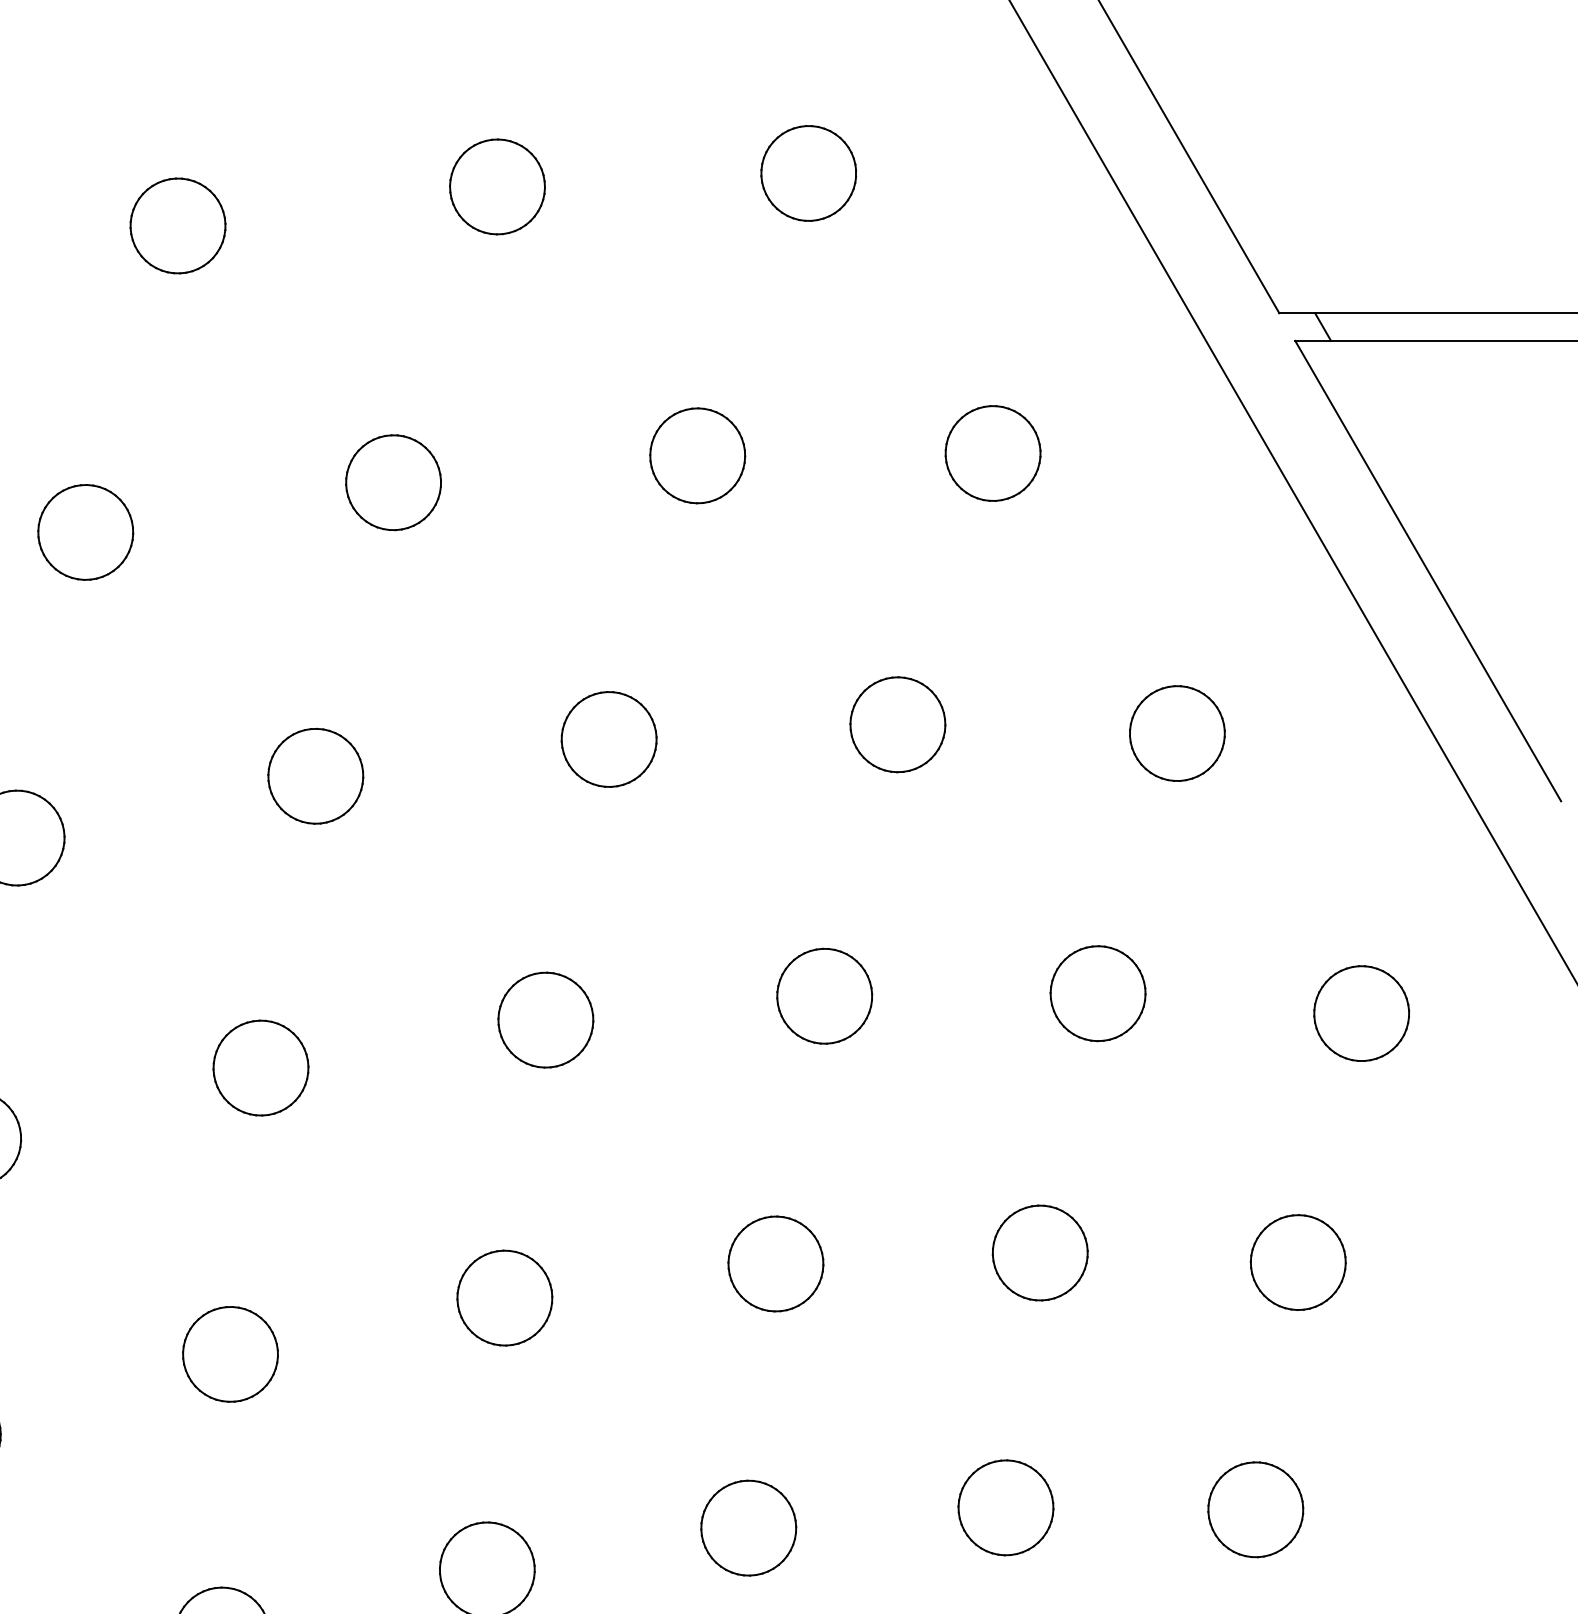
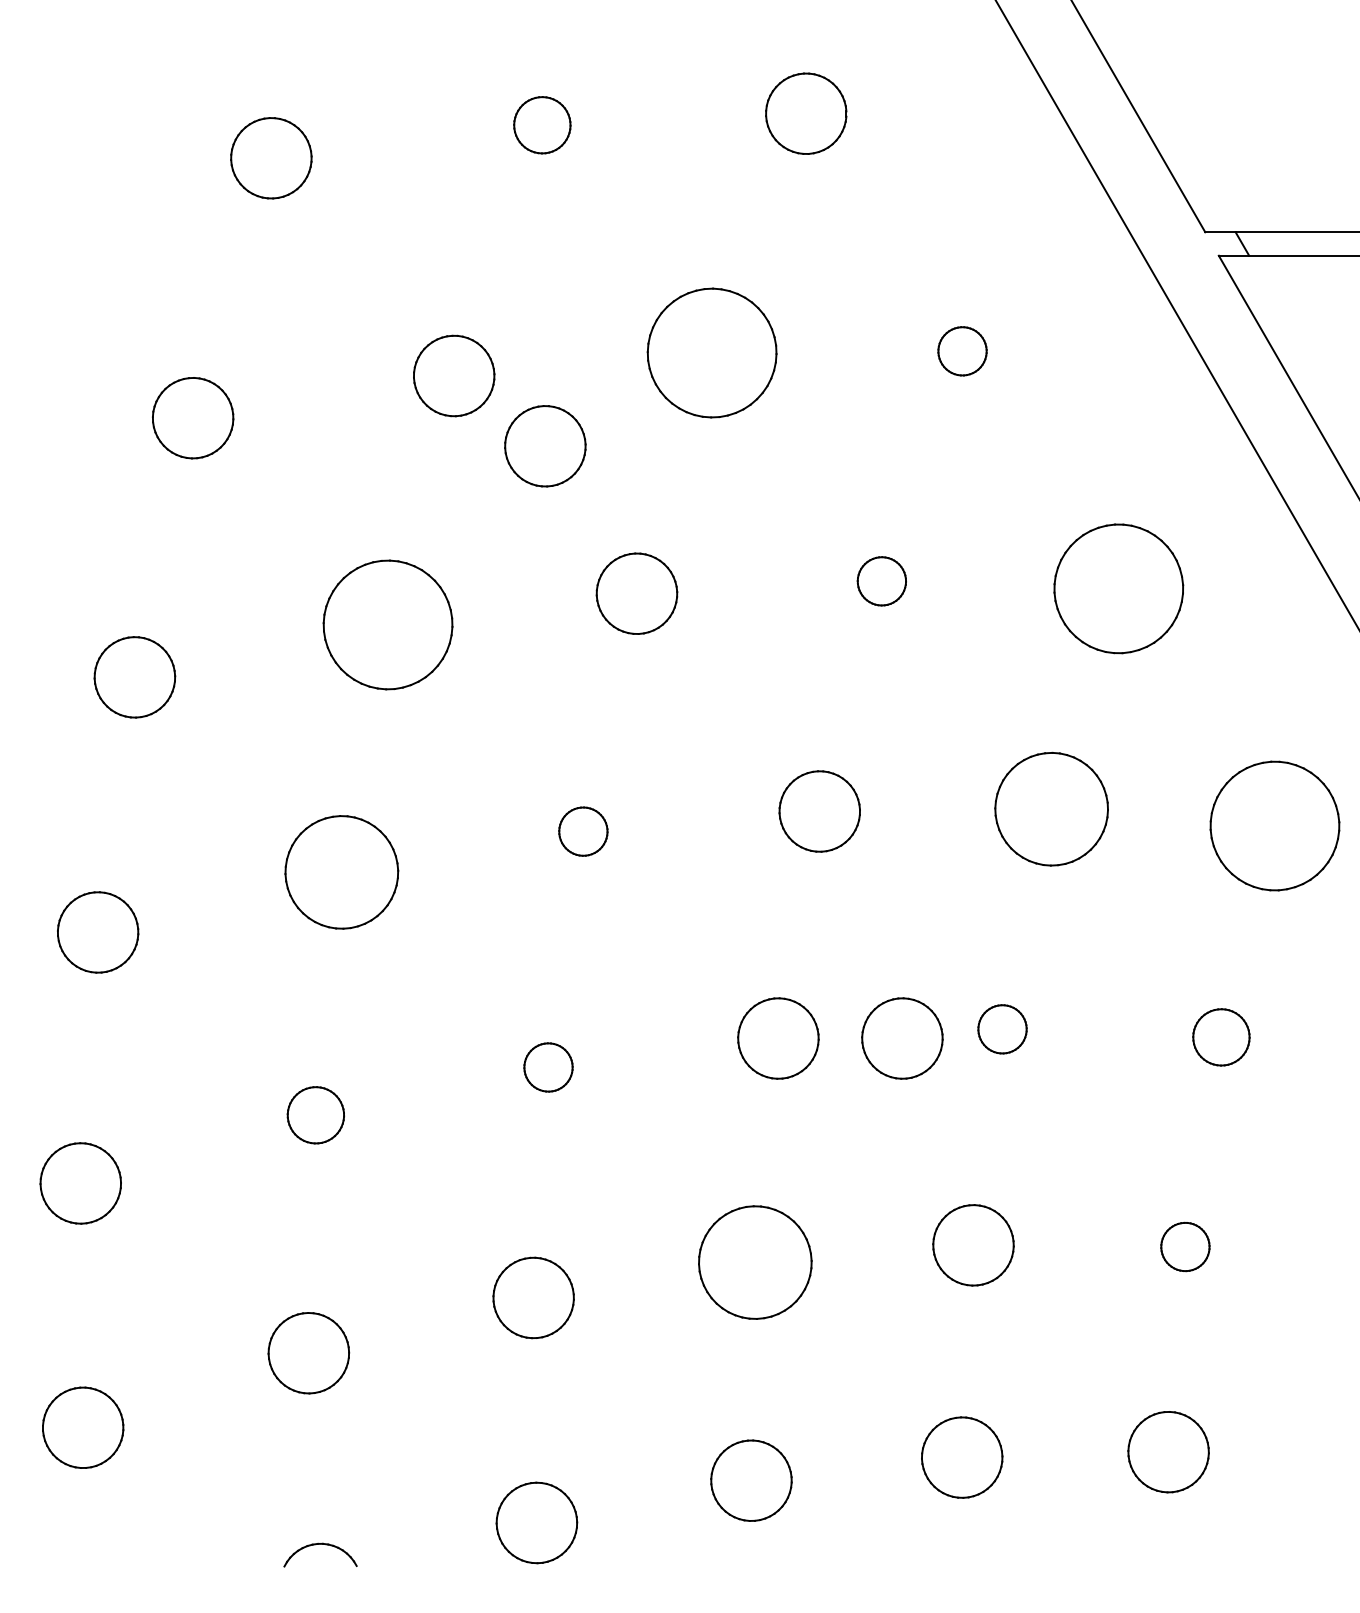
part: (497, 187) -> (542, 125), size x0.7
part: (993, 453) -> (962, 351), size x0.6
part: (697, 456) -> (711, 353), size x1.6
part: (501, 565) -> (545, 446), added
part: (897, 725) -> (881, 581), size x0.6
part: (1176, 733) -> (1118, 588), size x1.6
part: (316, 775) -> (388, 624), size x1.6
part: (1097, 993) -> (1051, 809), size x1.4
part: (1362, 1013) -> (1275, 826), size x1.6
part: (546, 1019) -> (583, 831), size x0.6
part: (260, 1068) -> (341, 872), size x1.4
part: (1040, 1253) -> (1002, 1029), size x0.6
part: (1298, 1262) -> (1221, 1037), size x0.7
part: (922, 1263) -> (902, 1038), added
part: (504, 1298) -> (548, 1067), size x0.6
part: (230, 1354) -> (315, 1115), size x0.7
part: (1255, 1509) -> (1185, 1246), size x0.6
part: (748, 1528) -> (755, 1262), size x1.4

